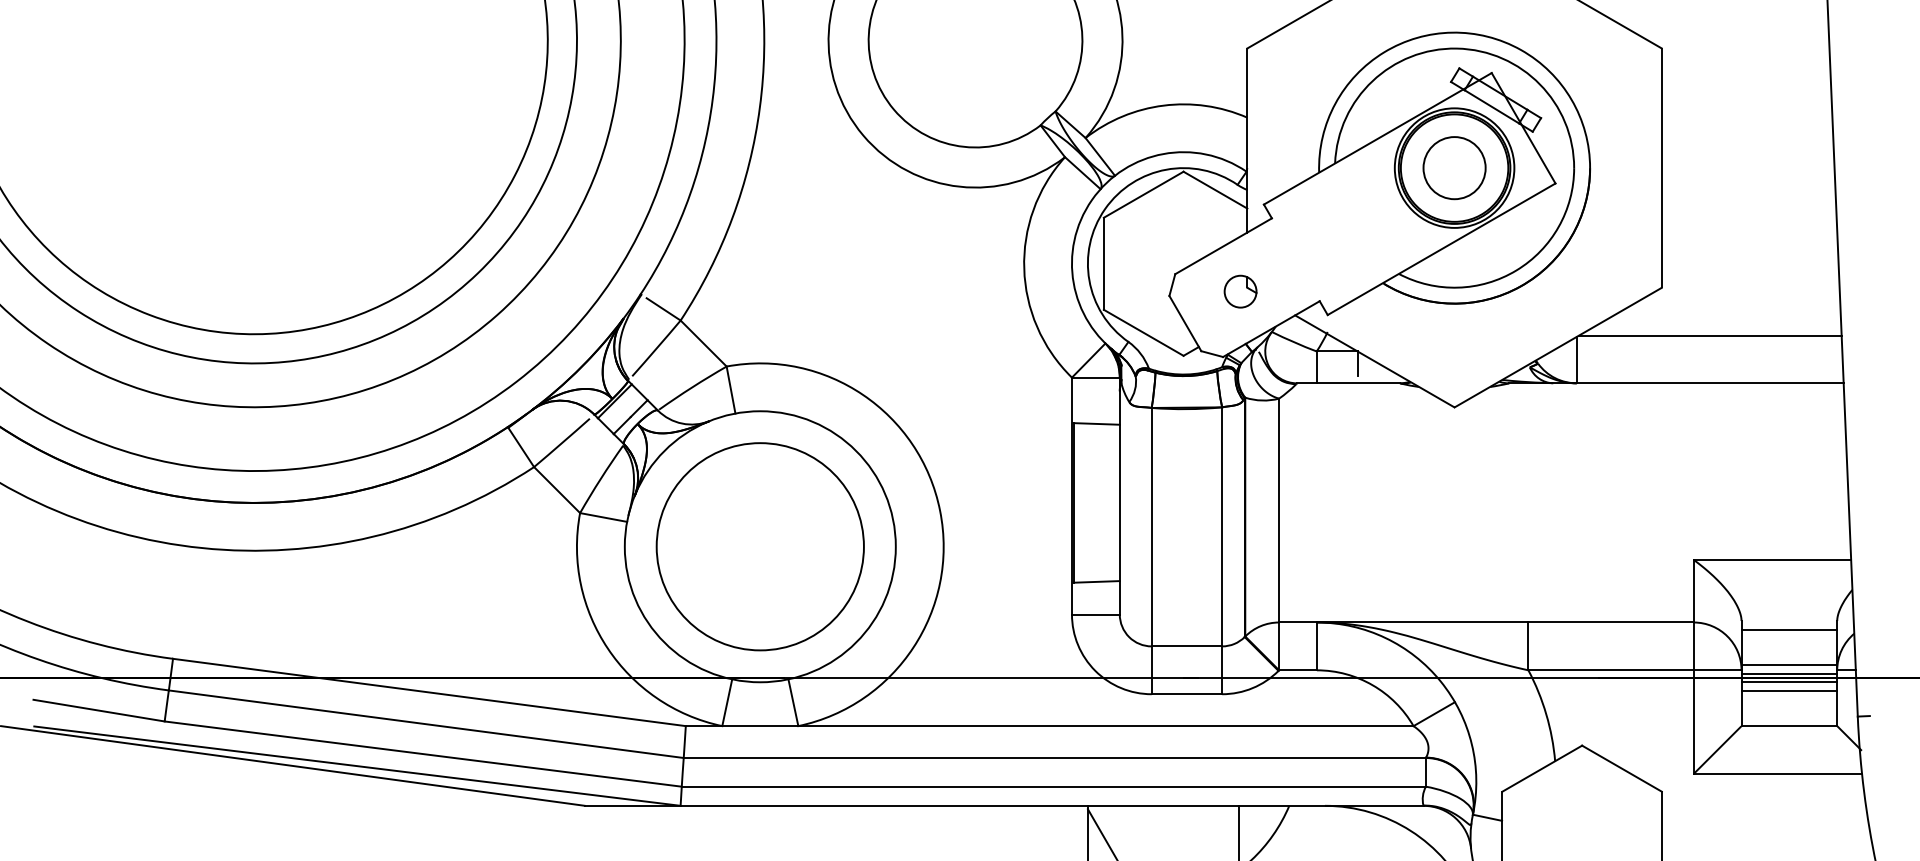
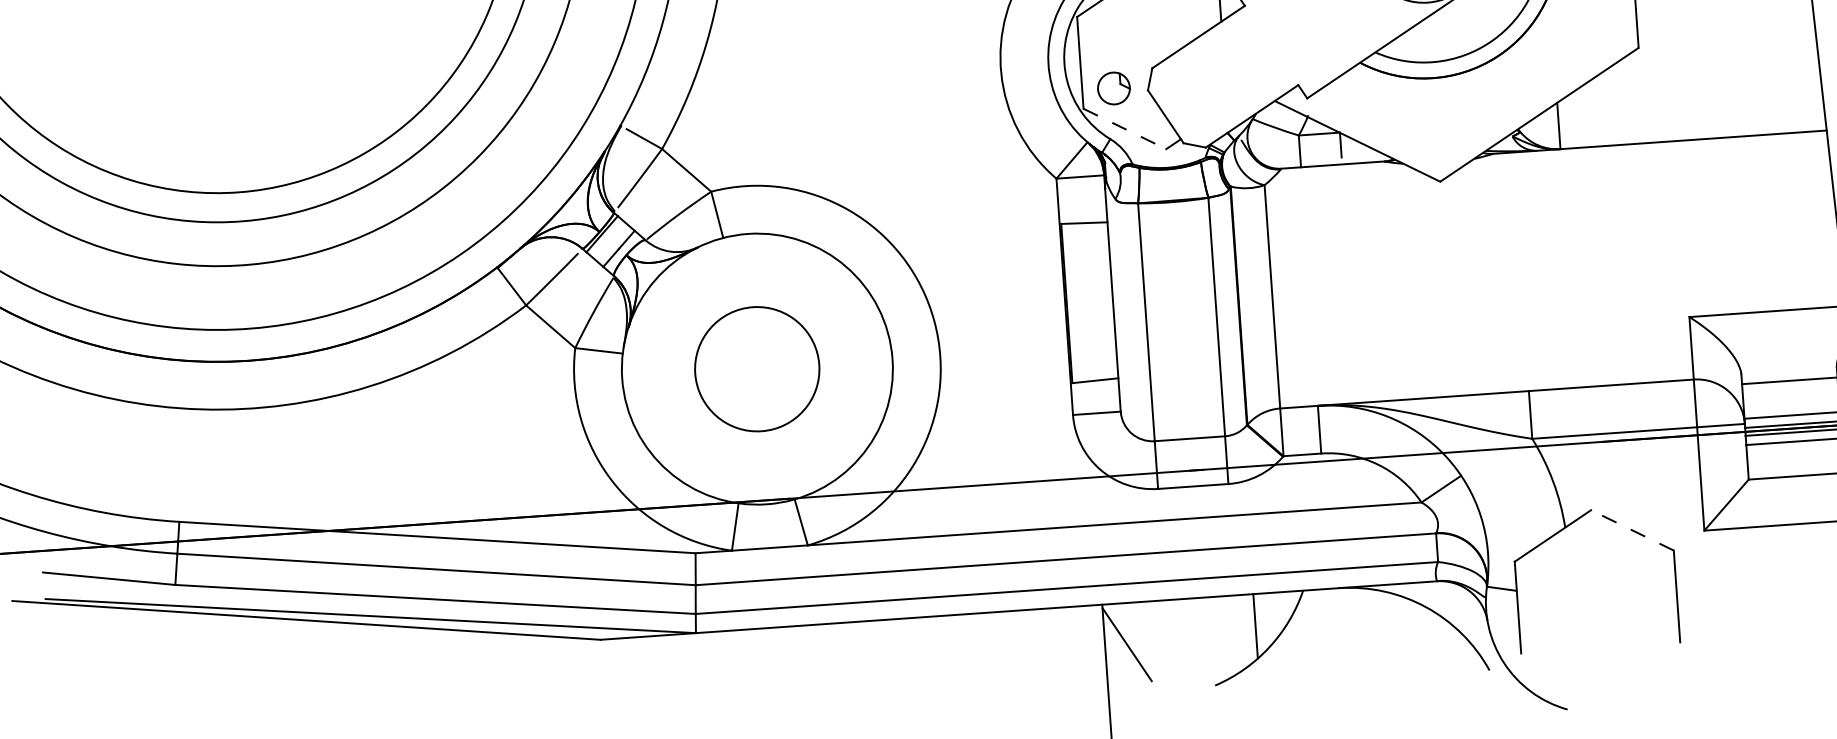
part: (1240, 291) -> (1113, 88), moved
line: (1144, 333) -> (1125, 129), solid -> dashed
line: (1710, 335) -> (1690, 92), removed
circle: (759, 546) -> (756, 368), size x0.6
line: (1621, 768) -> (1631, 530), solid -> dashed

